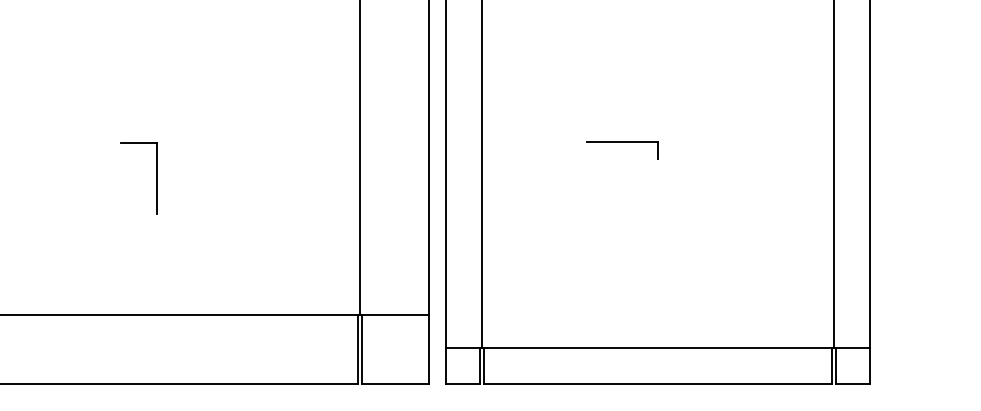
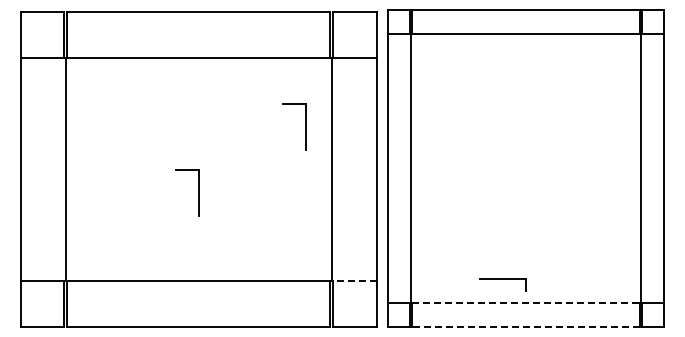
part: (320, 77) -> (305, 126), added
part: (621, 149) -> (502, 284), moved
line: (395, 314) -> (354, 281), solid -> dashed
line: (658, 348) -> (526, 303), solid -> dashed
line: (658, 383) -> (526, 326), solid -> dashed

